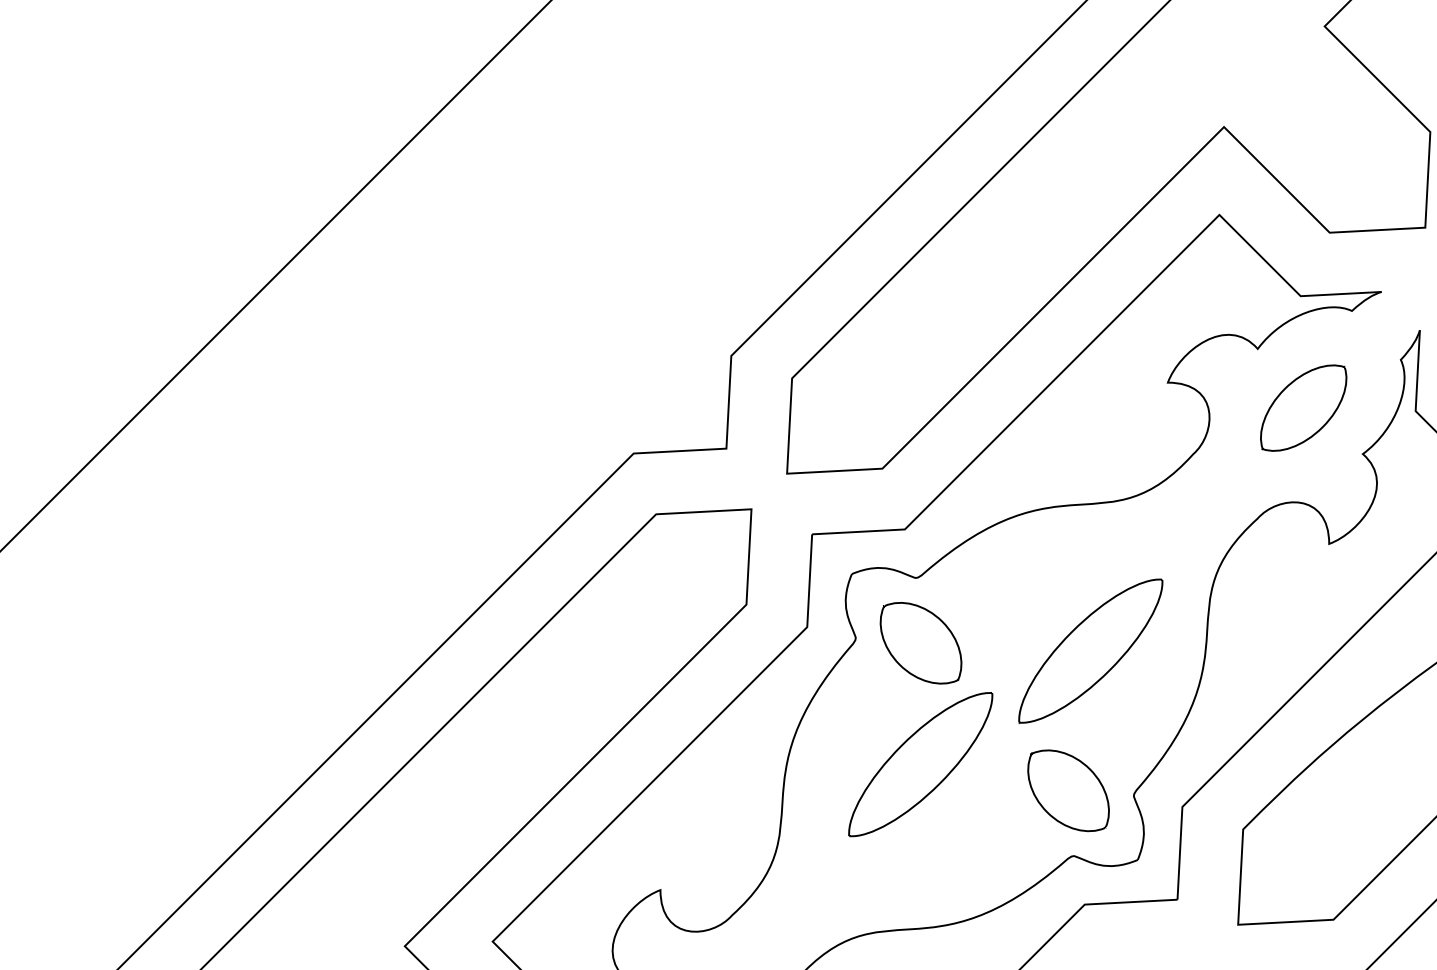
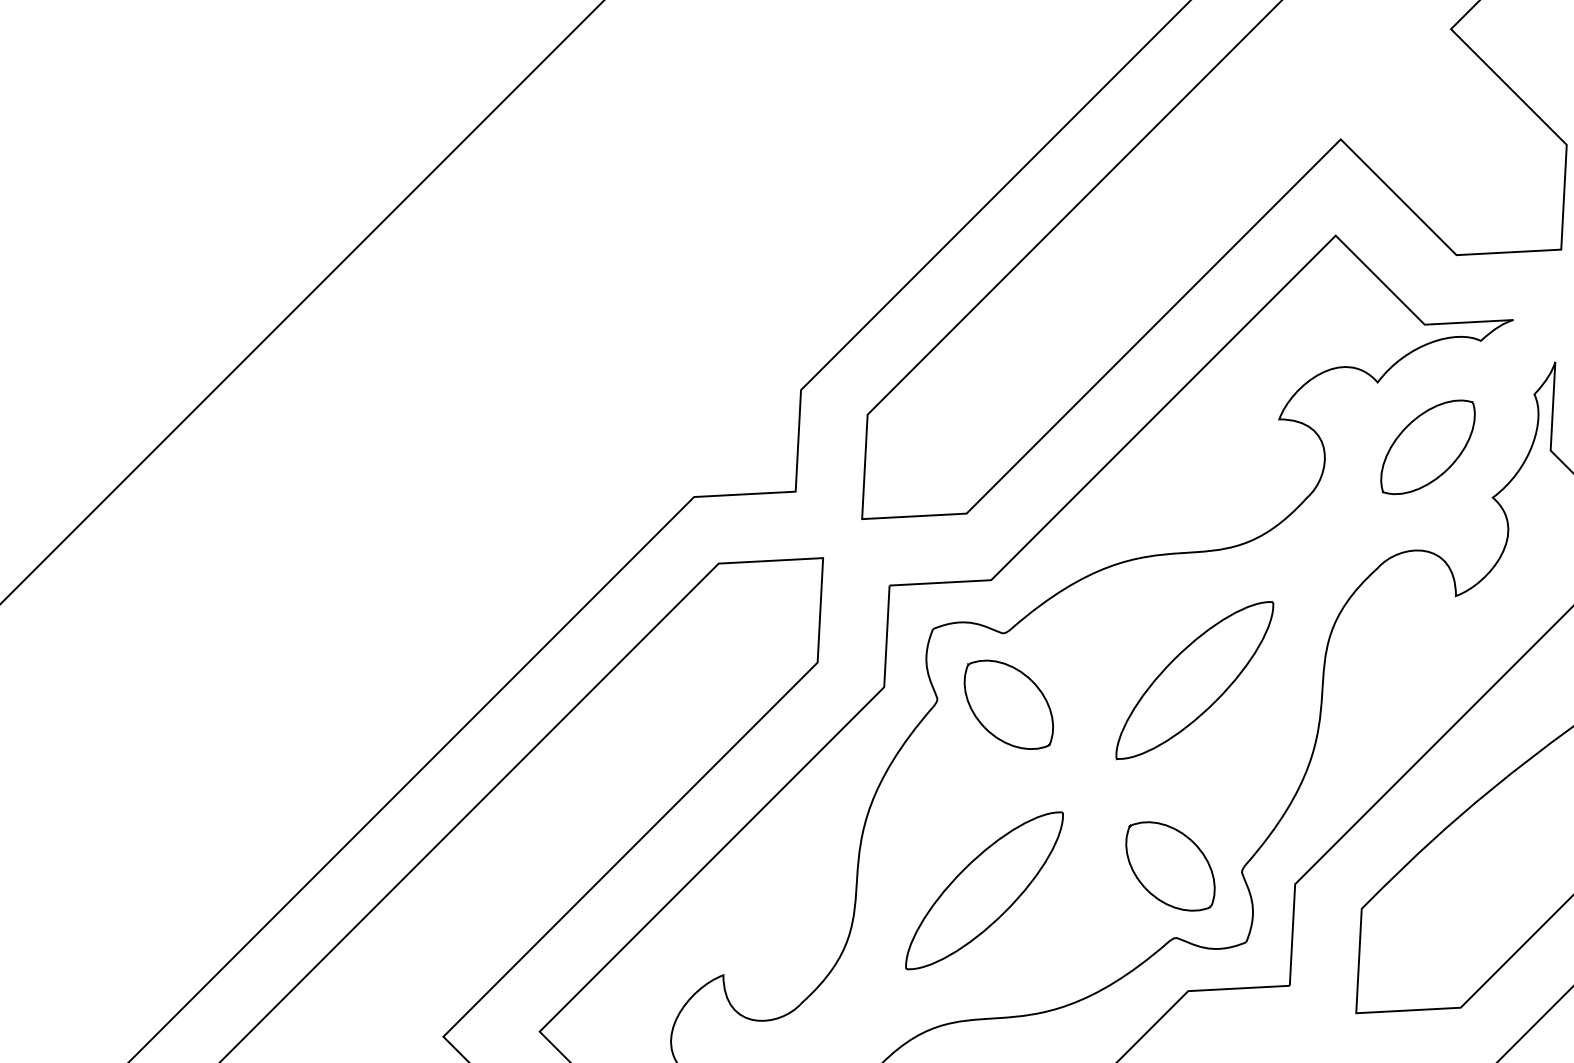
part: (1090, 651) -> (1194, 680), moved
part: (920, 764) -> (984, 890), moved

